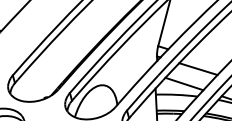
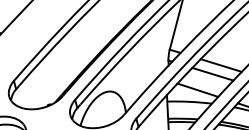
line: (205, 60) -> (220, 65), added

